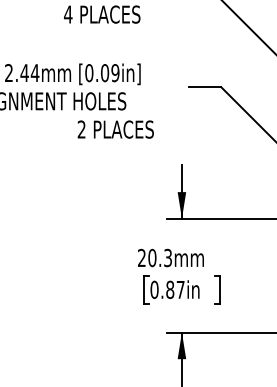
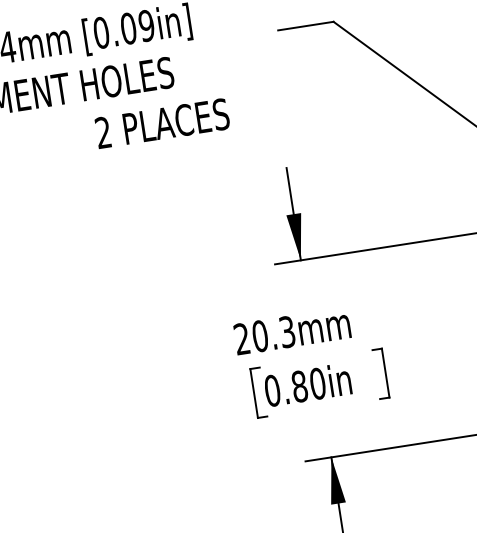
text: (180, 289) -> (317, 383), 0.87in -> 0.80in

